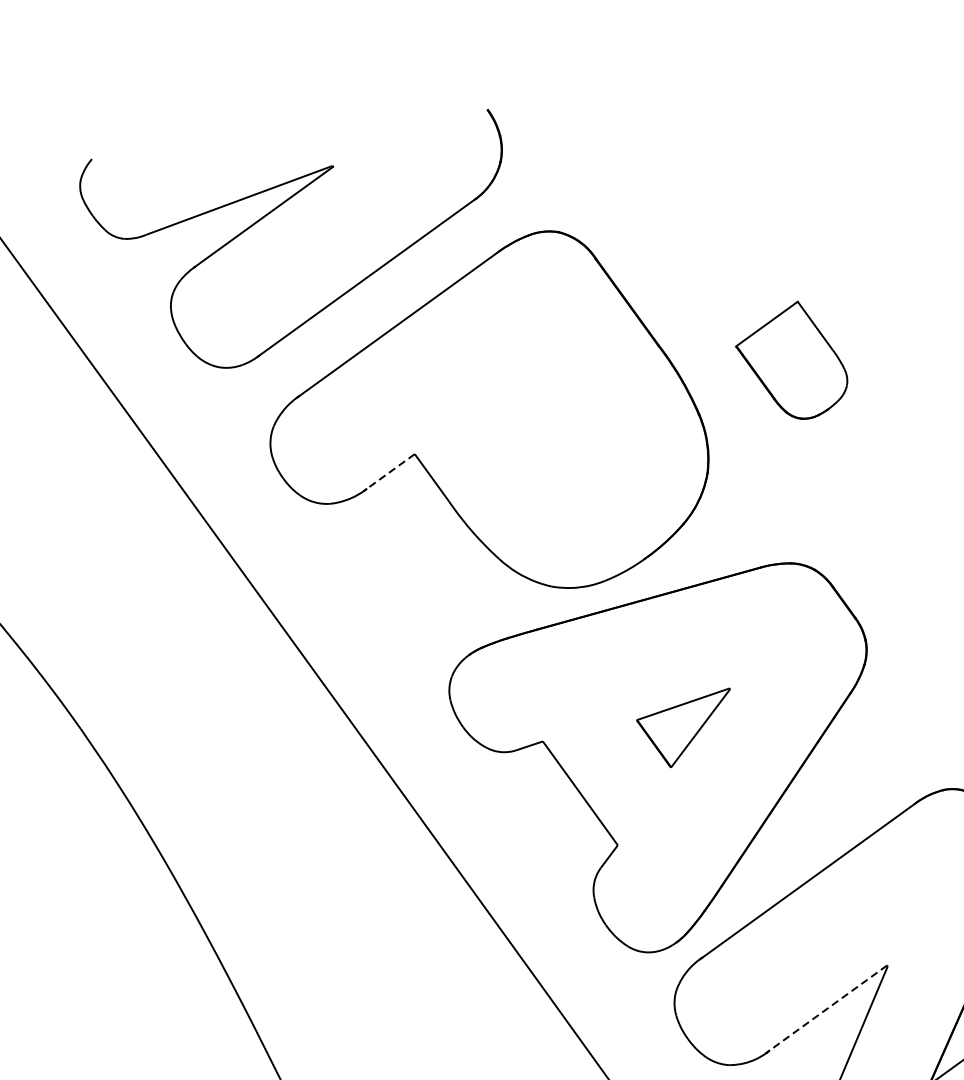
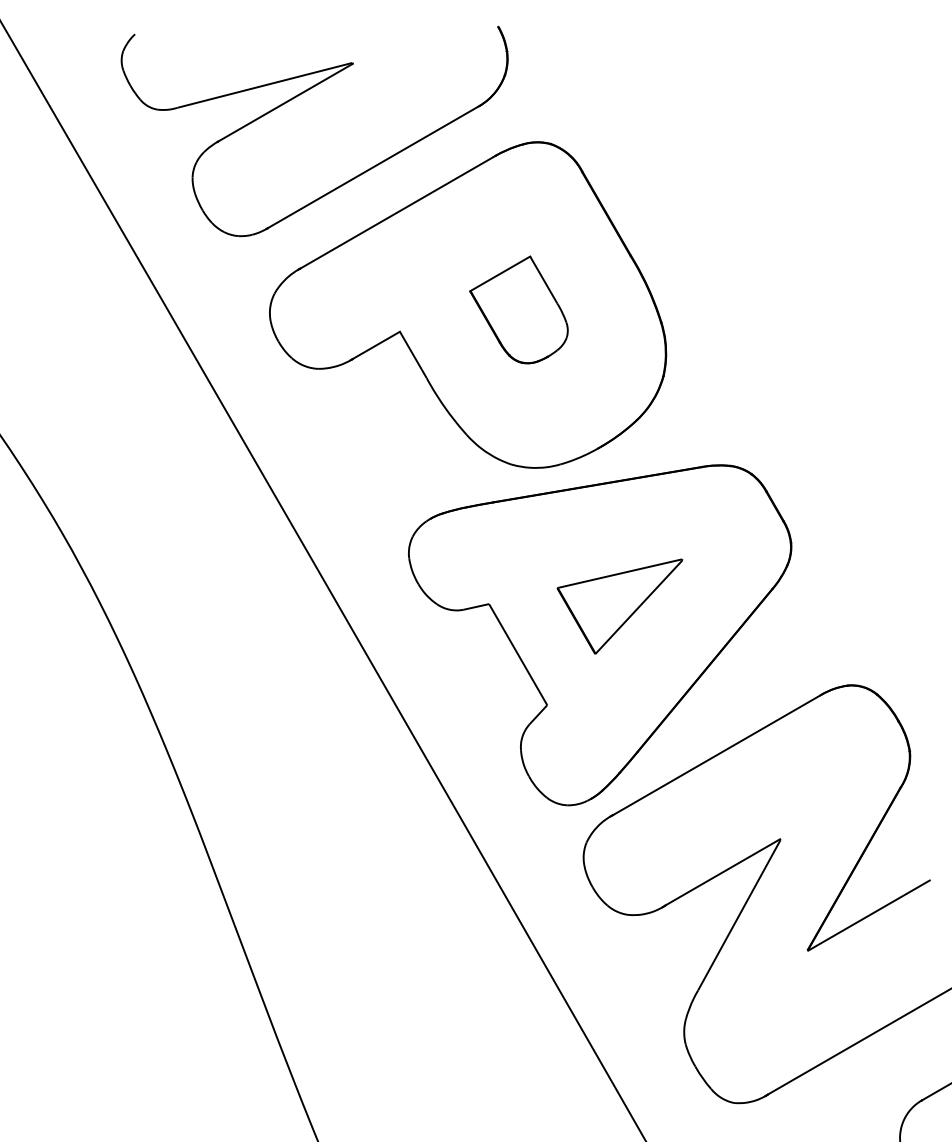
part: (790, 360) -> (518, 309), moved
line: (390, 471) -> (376, 345), dashed -> solid
part: (685, 729) -> (619, 606), size x1.43
line: (828, 1008) -> (722, 872), dashed -> solid

